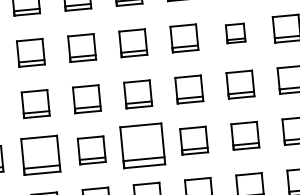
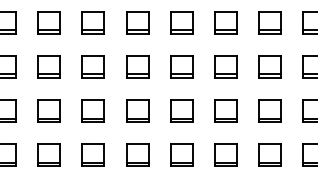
part: (235, 32) -> (269, 22), size x1.43
part: (142, 144) -> (181, 110), size x0.62
part: (39, 154) -> (92, 110), size x0.71

